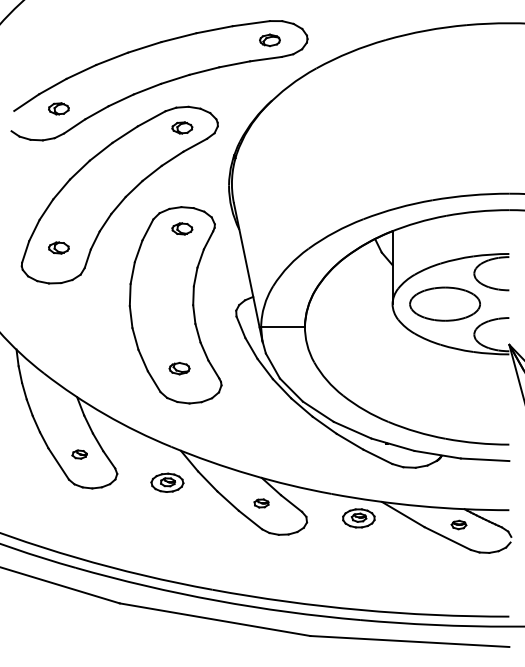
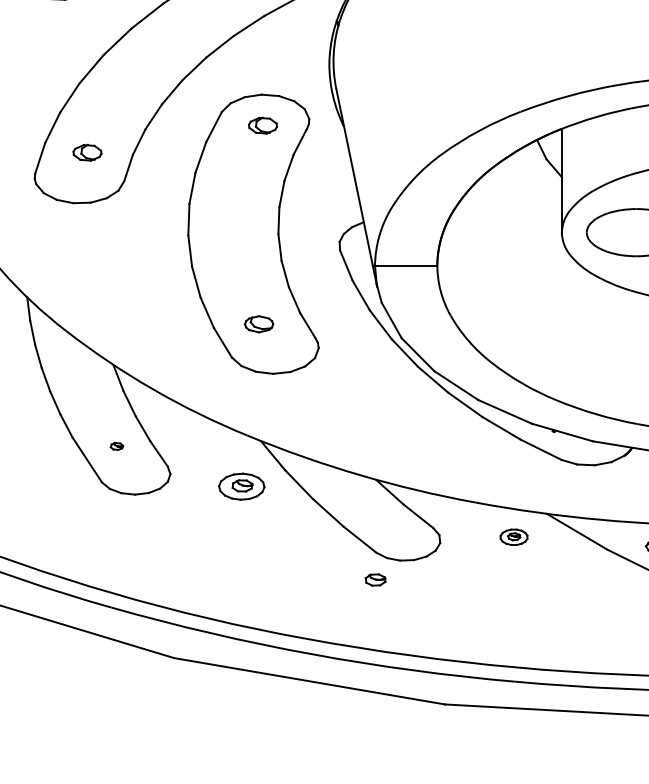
part: (79, 454) -> (116, 446), size x0.6
part: (261, 503) -> (375, 580), moved
part: (358, 518) -> (513, 537), size x0.6

